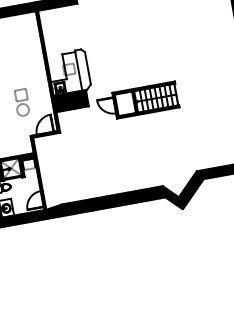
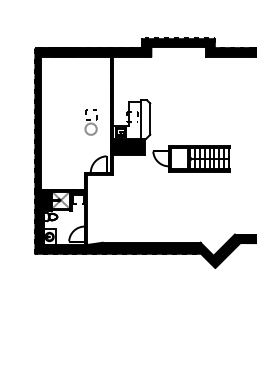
part: (21, 103) -> (90, 122), moved

